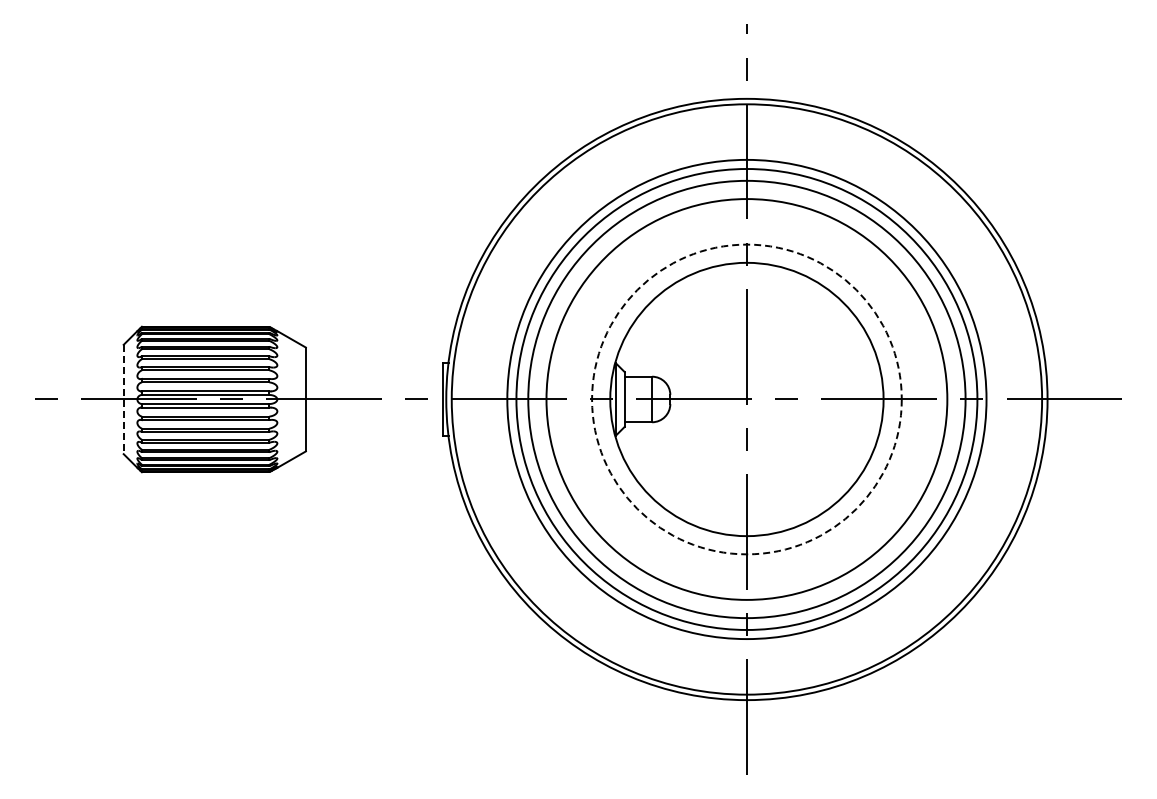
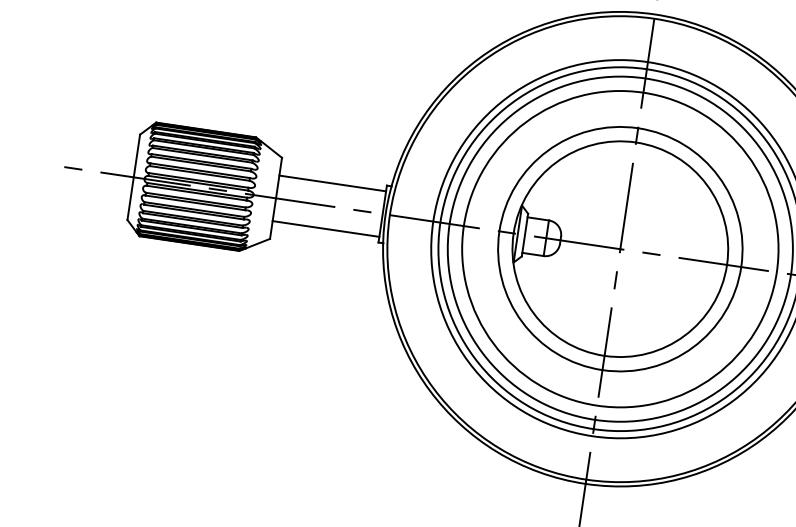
line: (373, 370) -> (332, 183), added
line: (123, 399) -> (133, 177), dashed -> solid
circle: (746, 399) -> (620, 249), dashed -> solid
line: (373, 428) -> (325, 228), added

